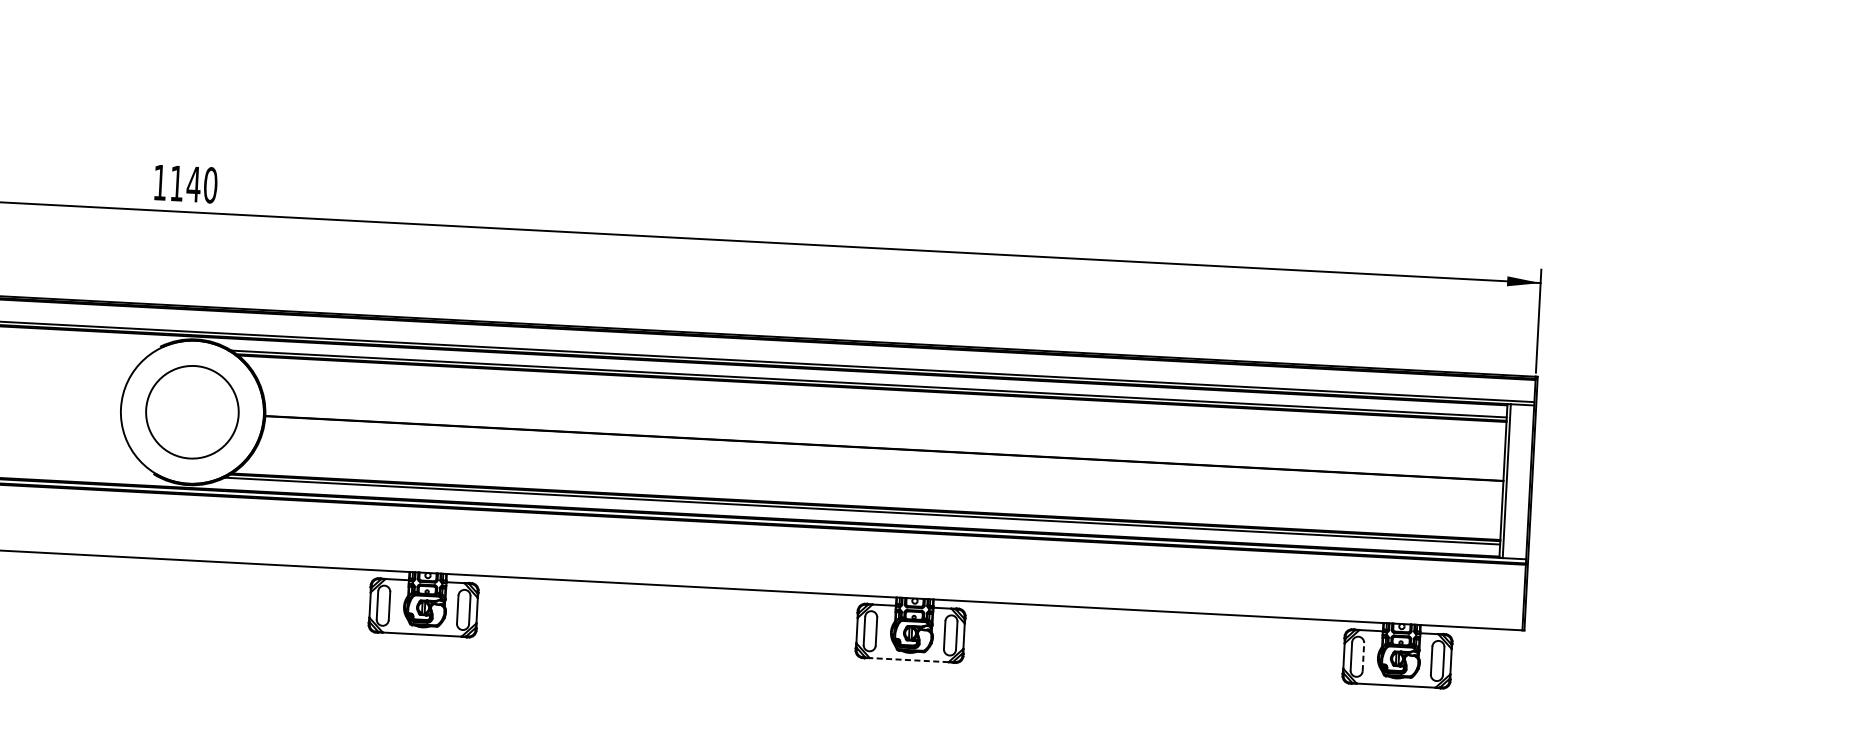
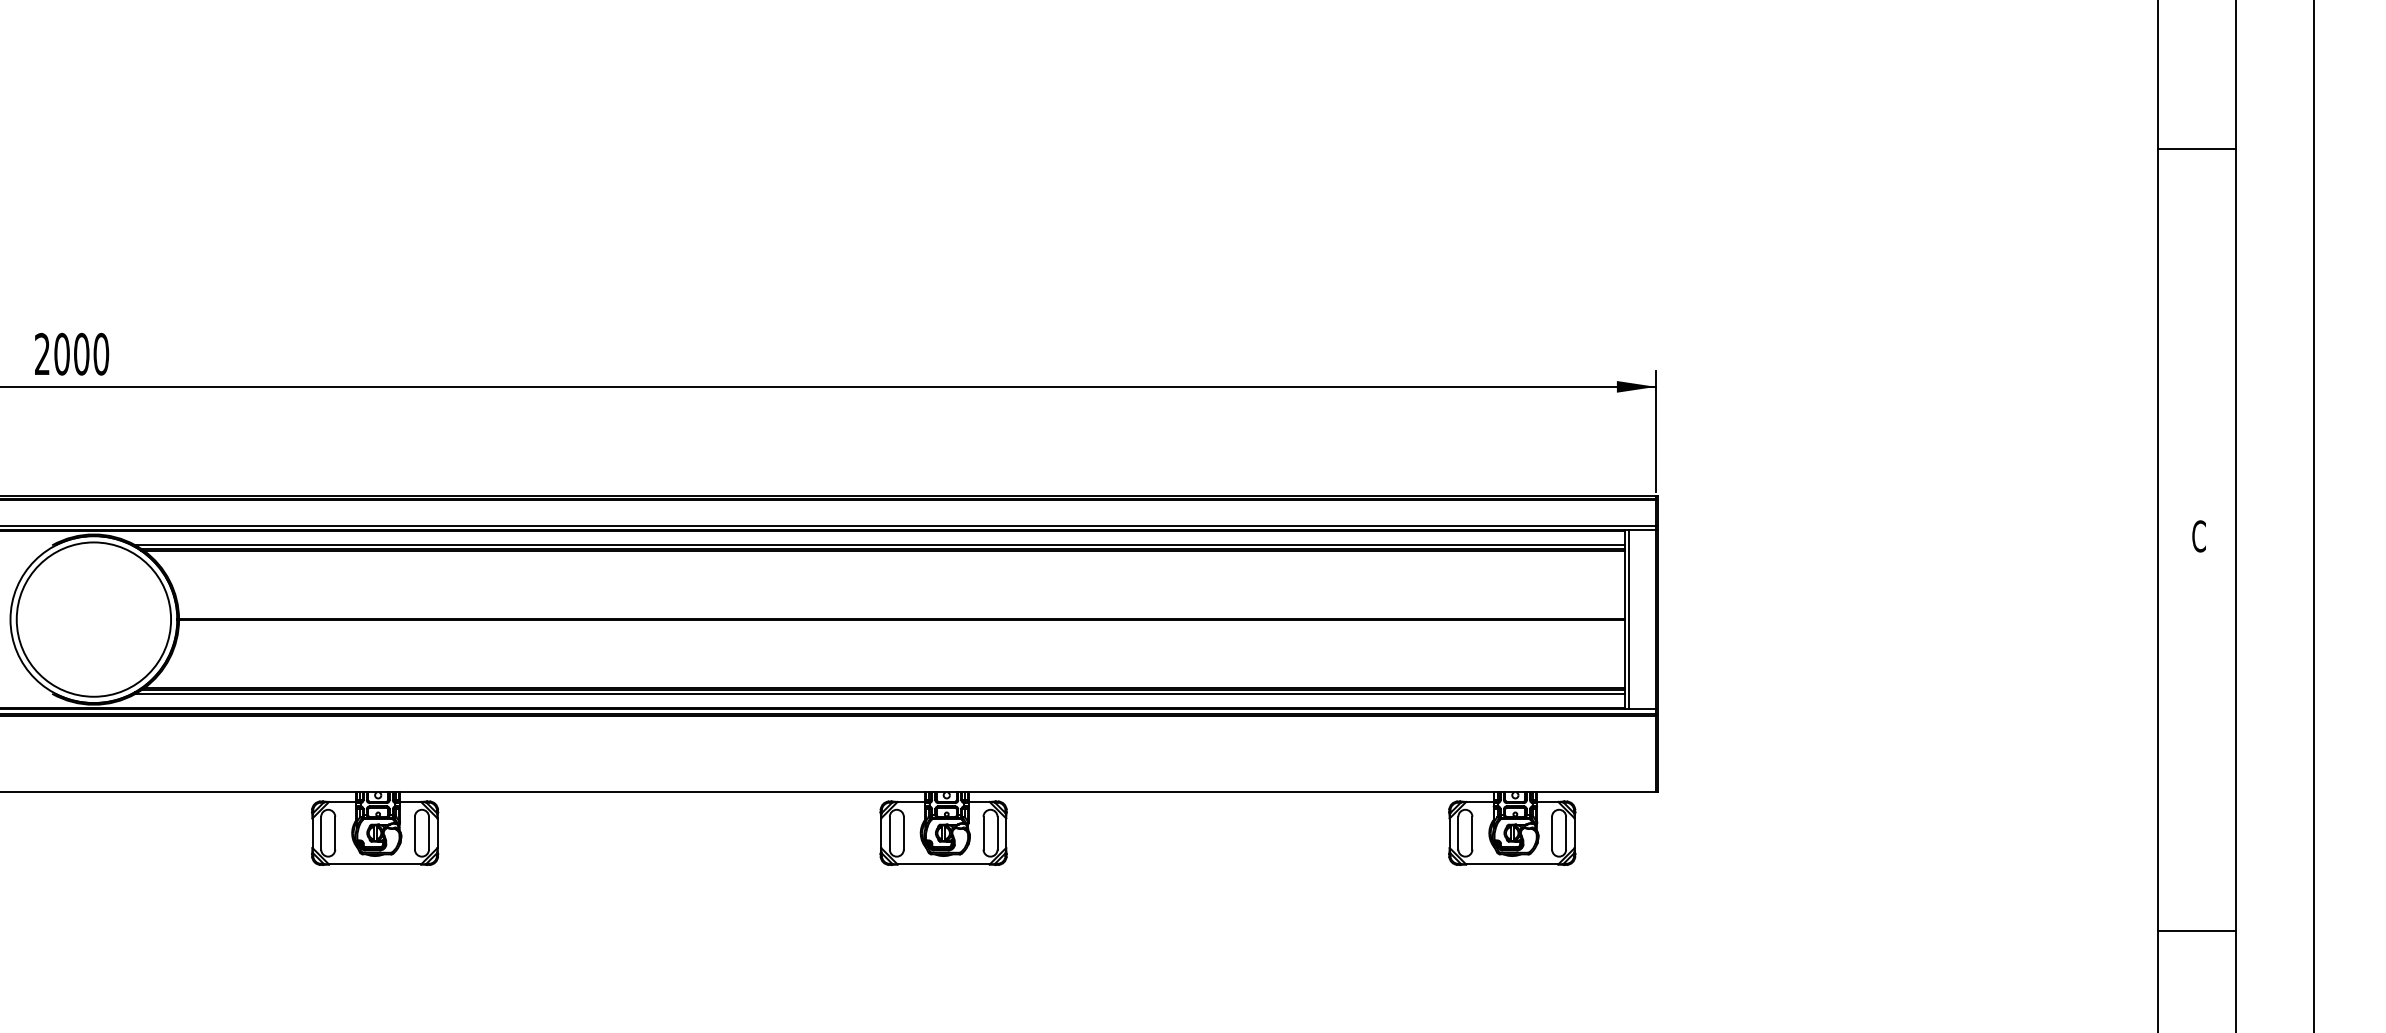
text: (177, 182) -> (62, 353), 1140 -> 2000
circle: (192, 412) -> (93, 619), size x1.43
line: (1363, 656) -> (1472, 832), dashed -> solid
line: (909, 660) -> (943, 864), dashed -> solid

